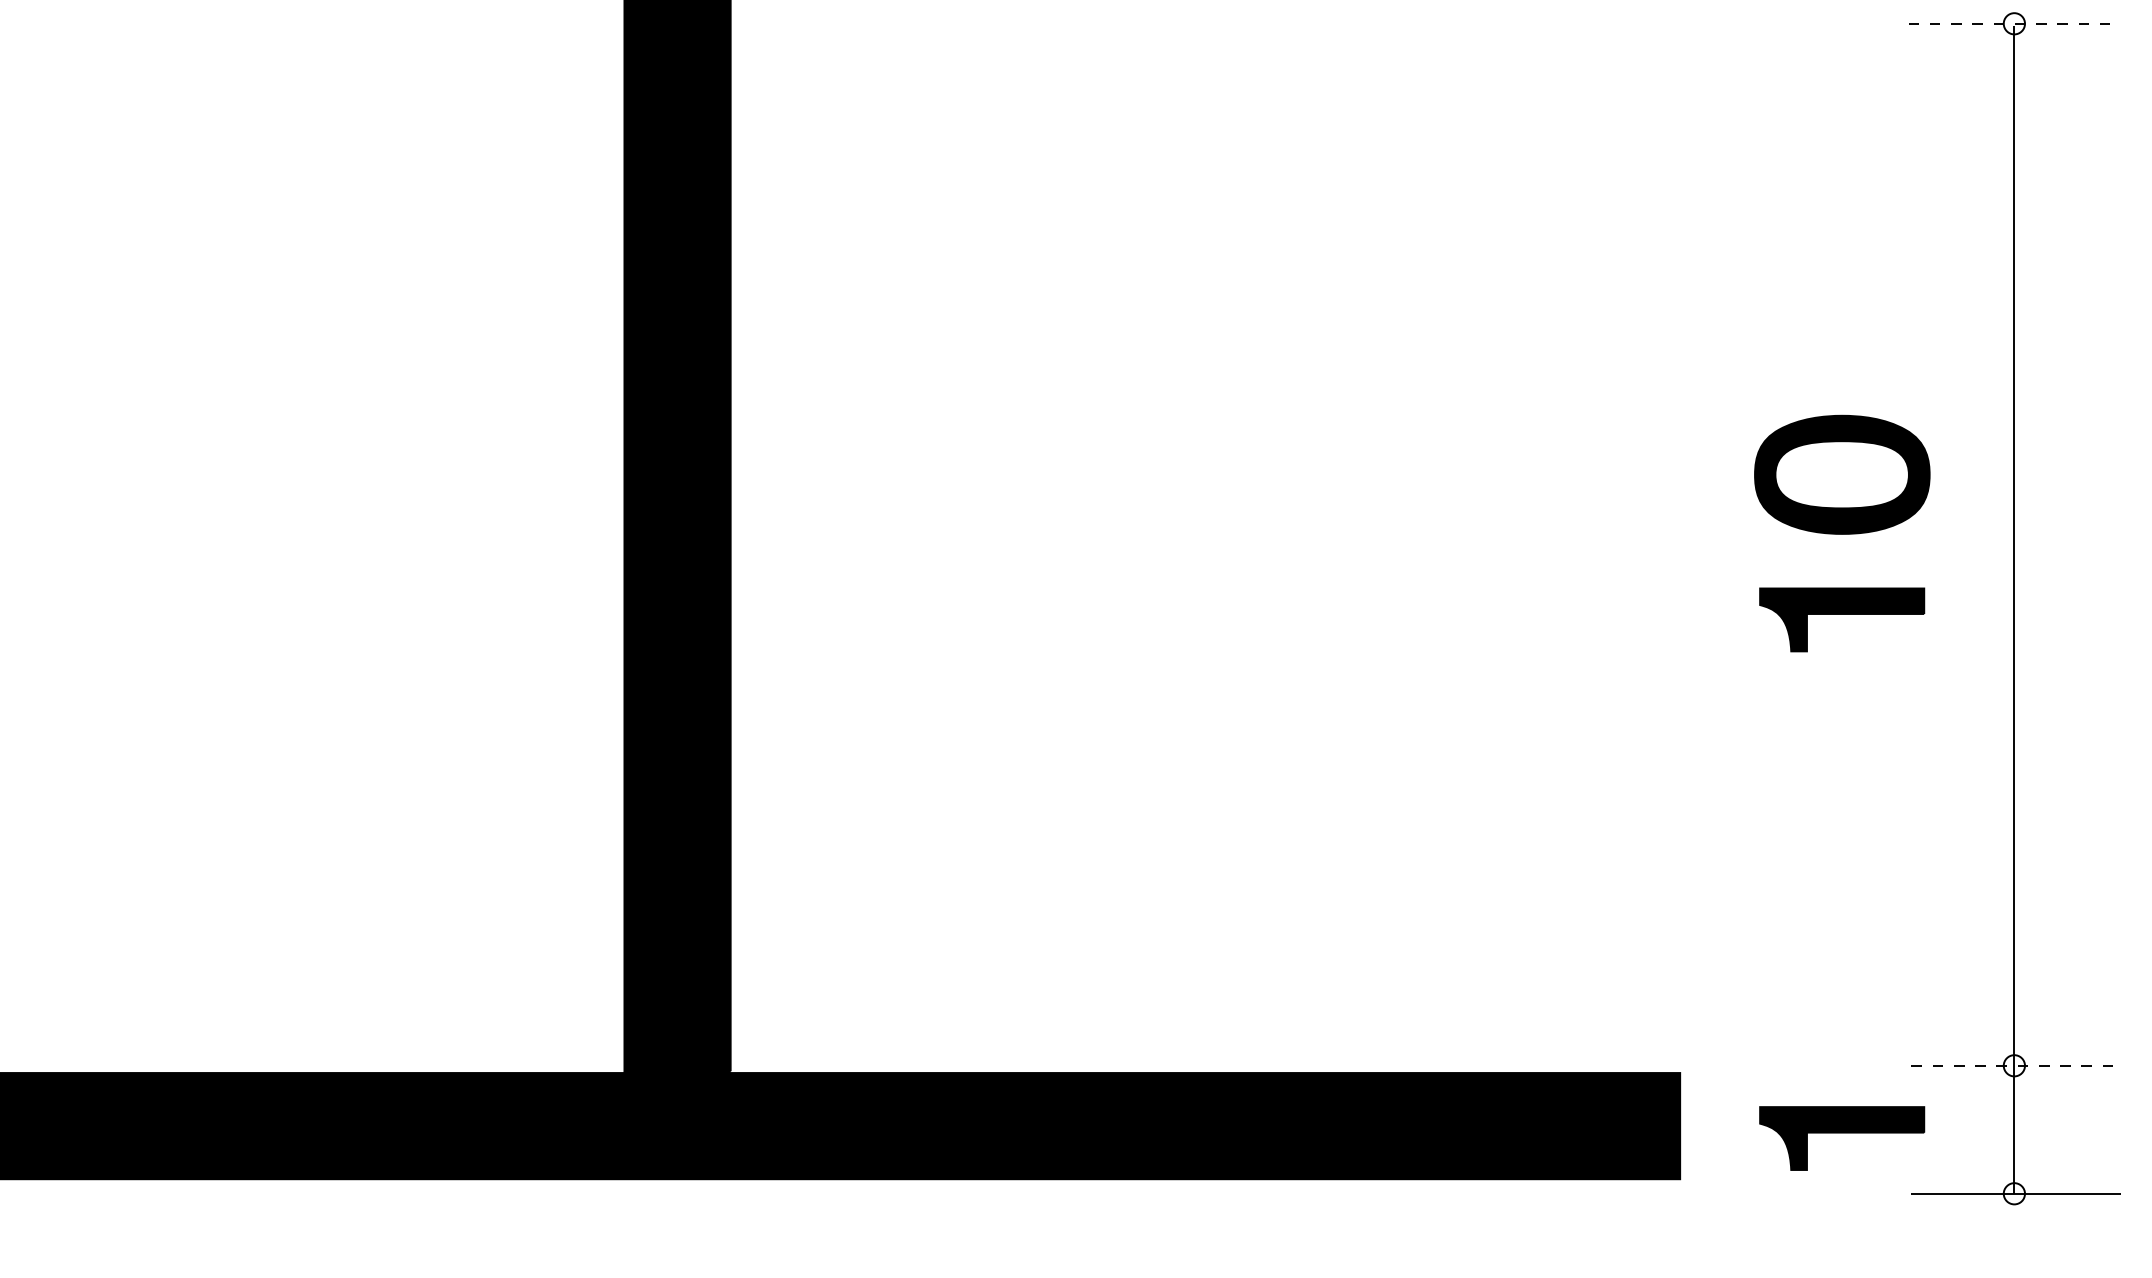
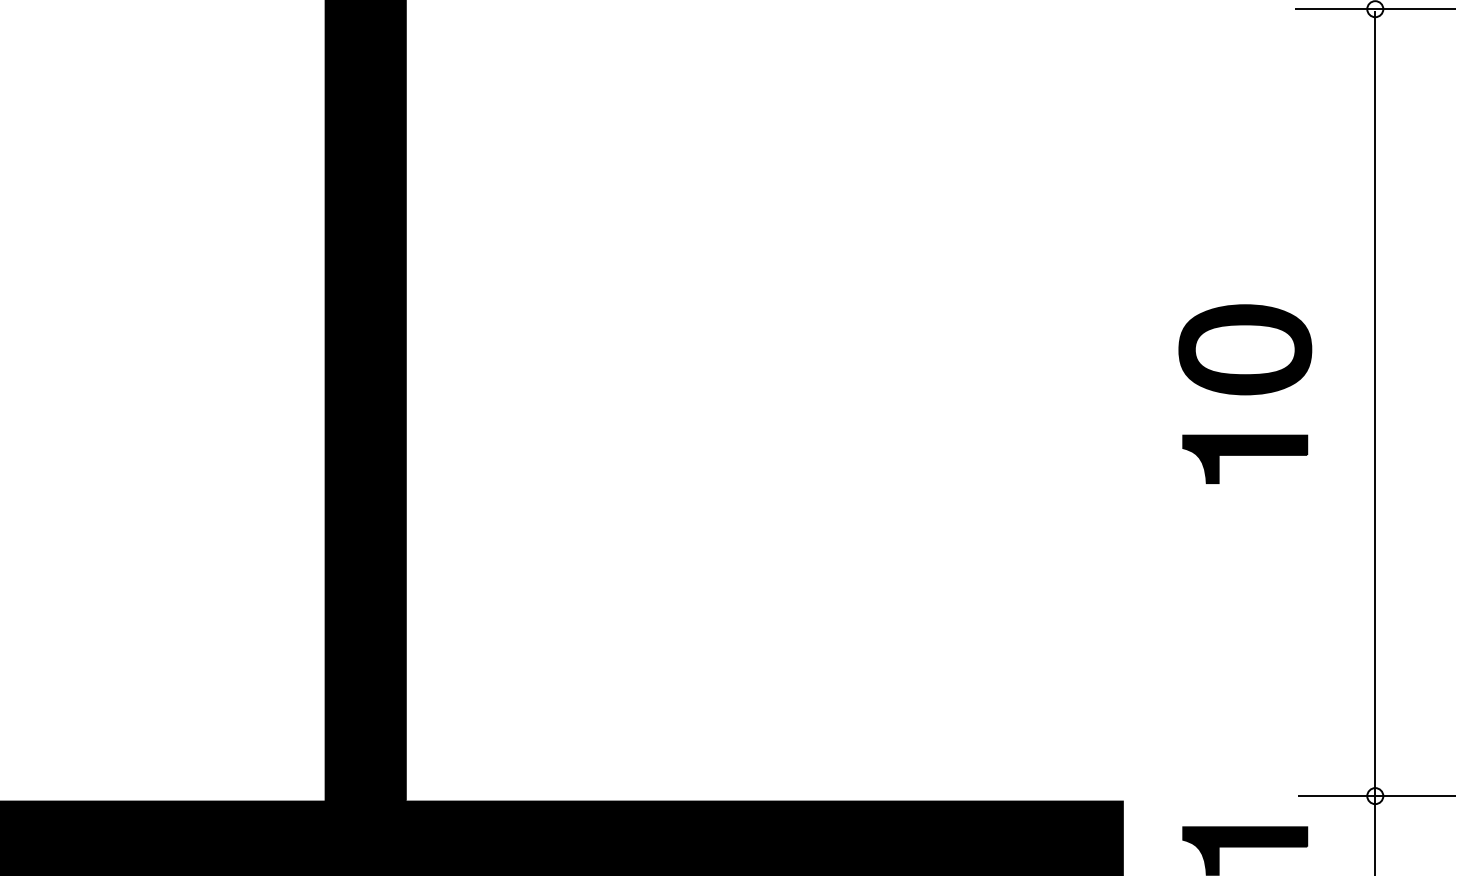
line: (2014, 23) -> (1375, 8), dashed -> solid
line: (2016, 1065) -> (1376, 795), dashed -> solid

